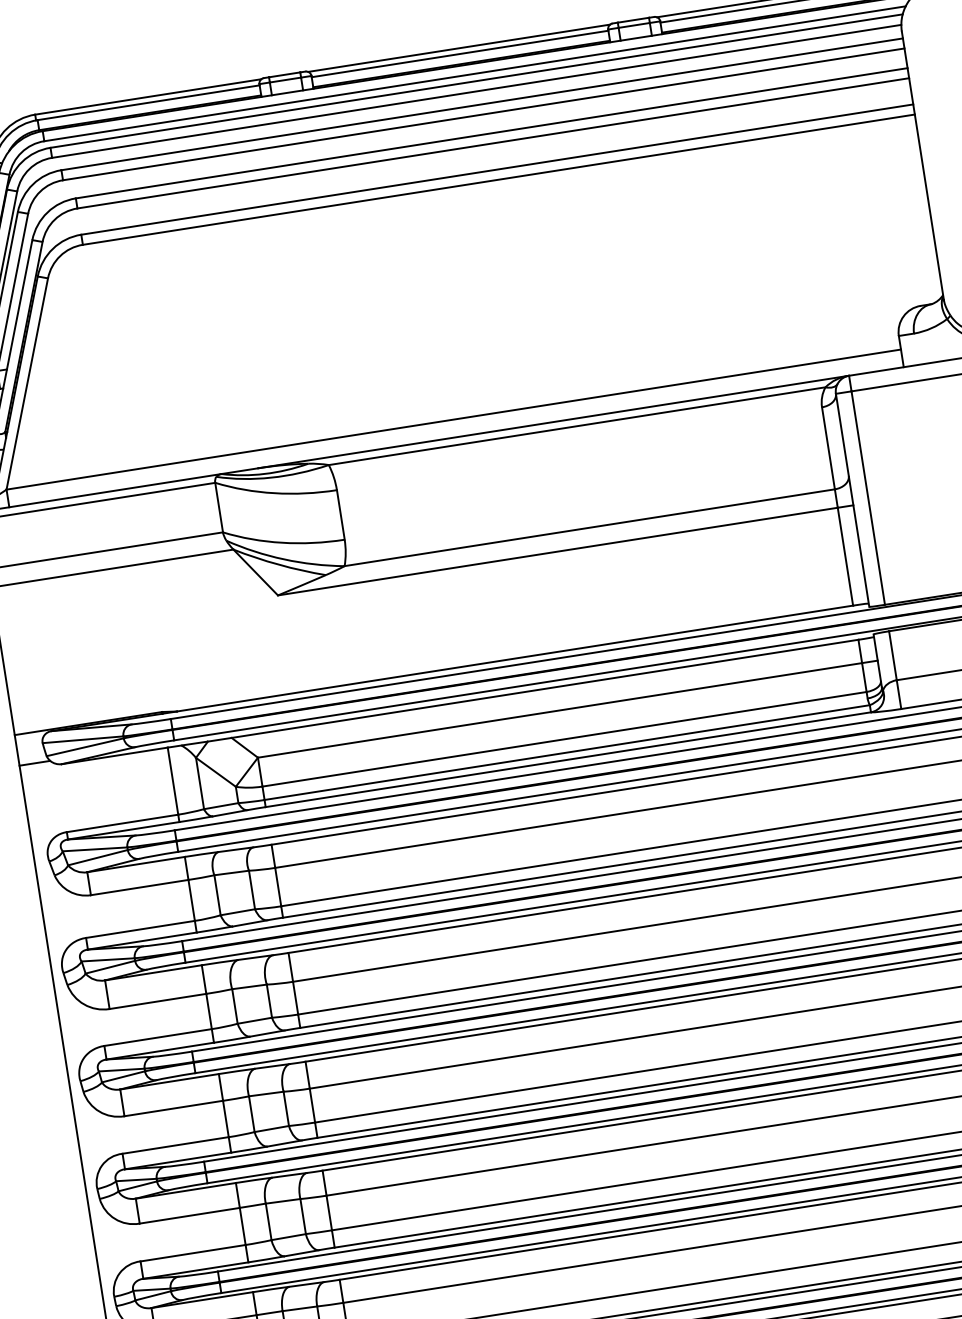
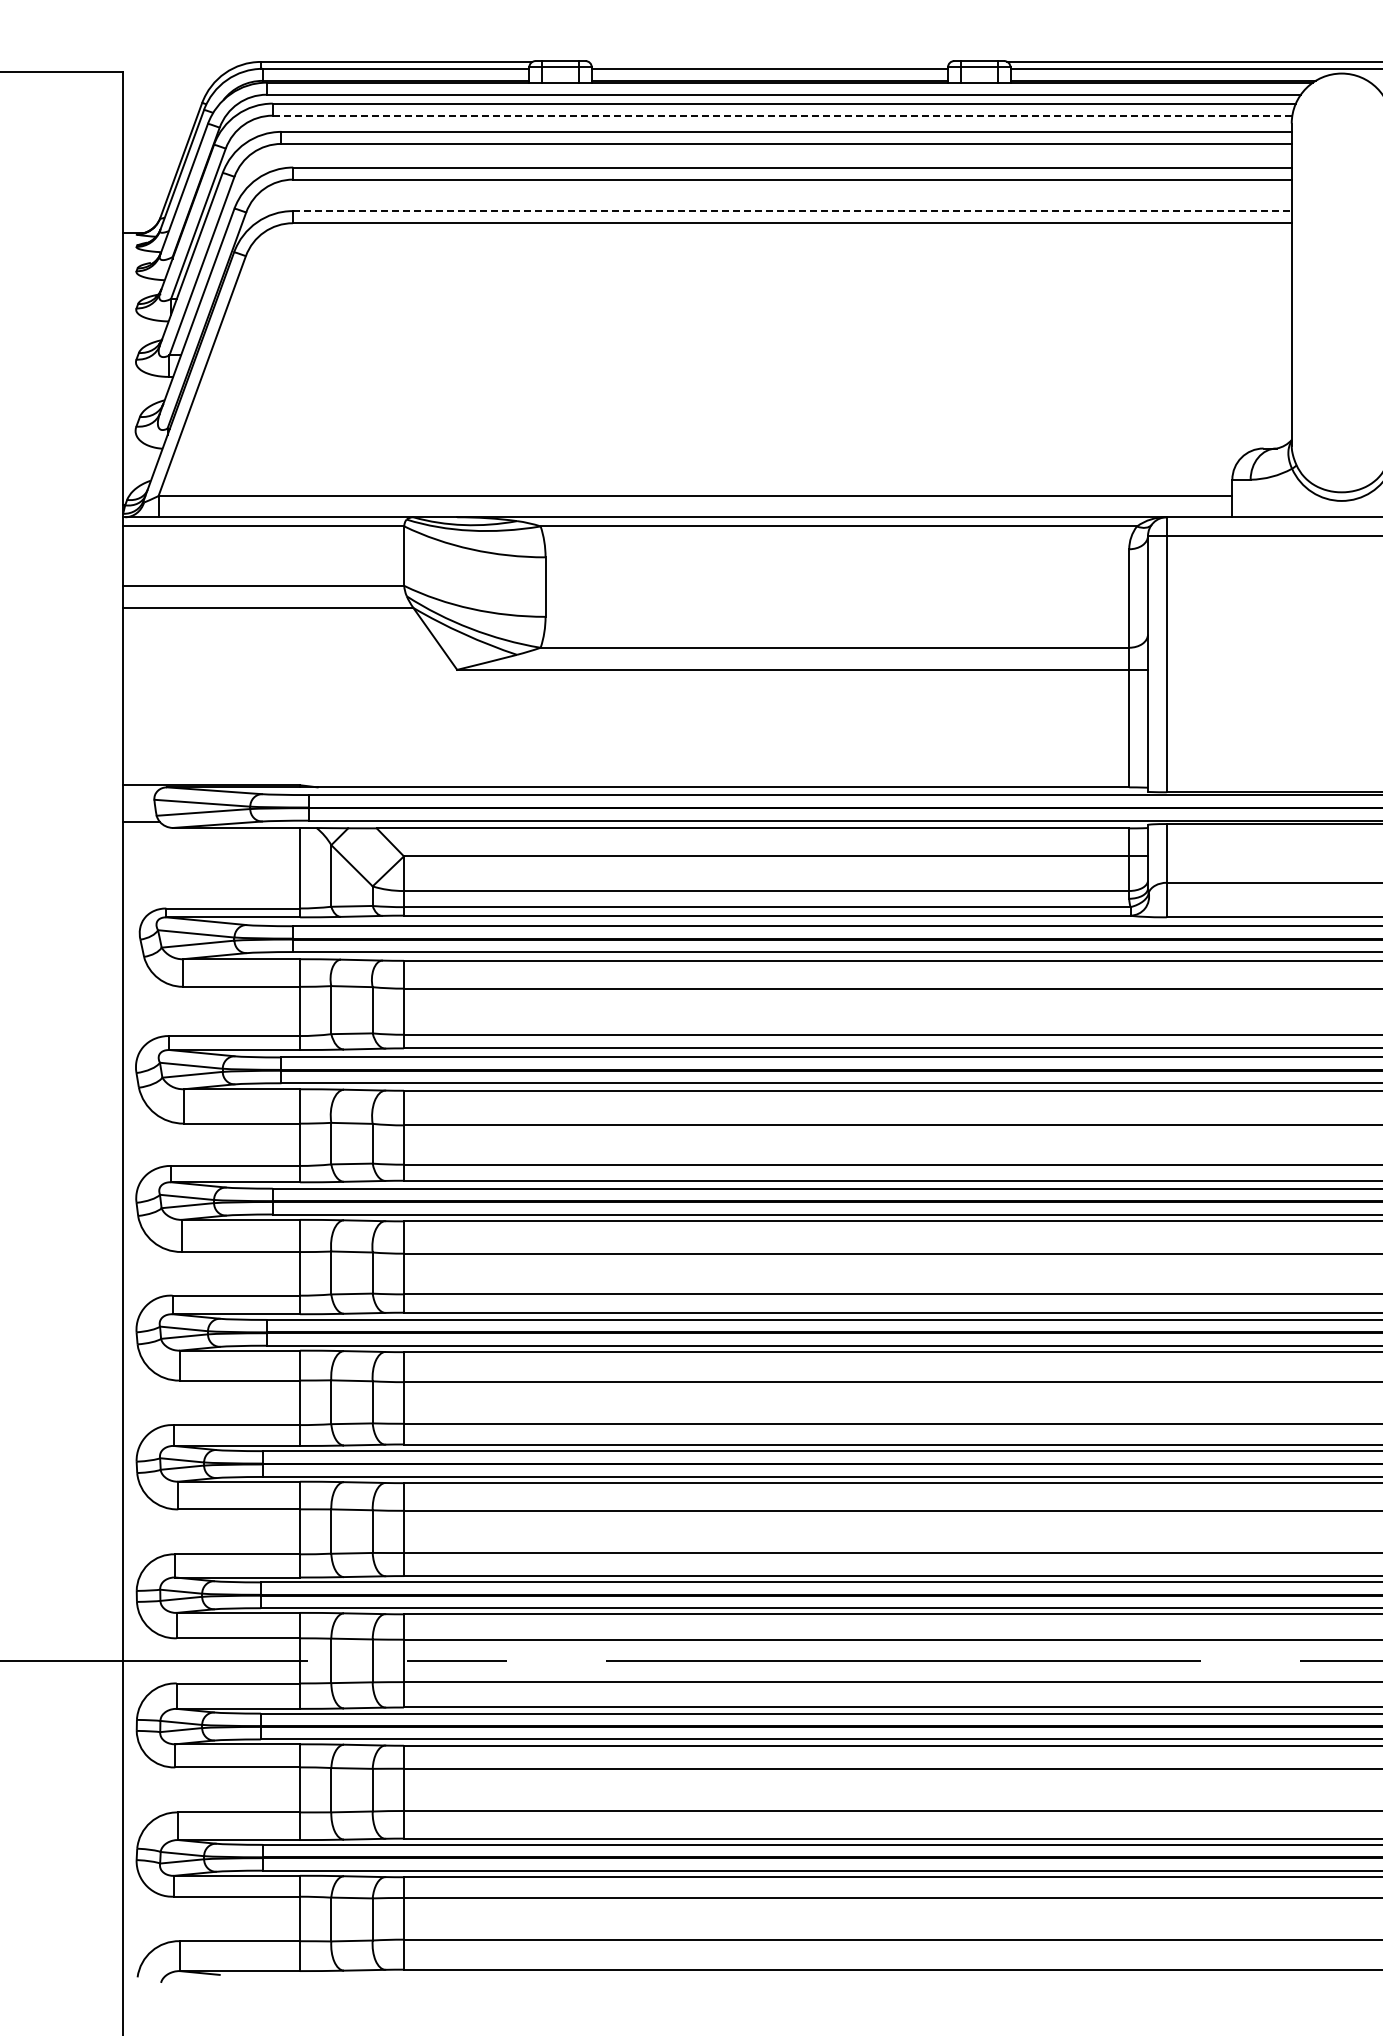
line: (458, 47) -> (769, 61), removed
line: (476, 91) -> (782, 115), solid -> dashed
line: (497, 169) -> (792, 211), solid -> dashed

